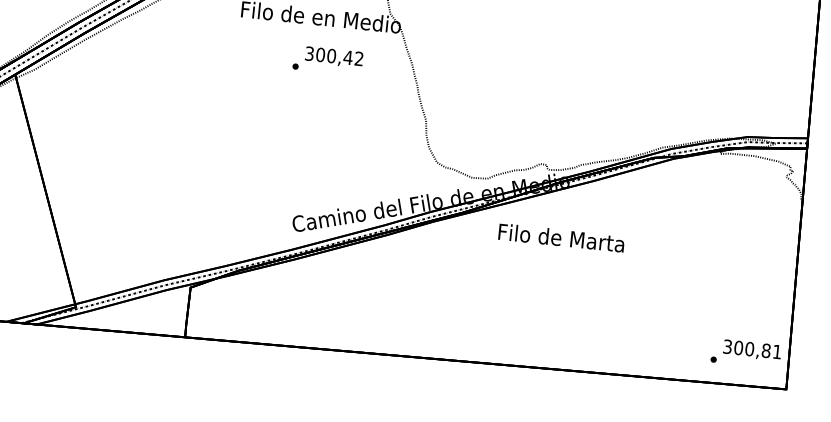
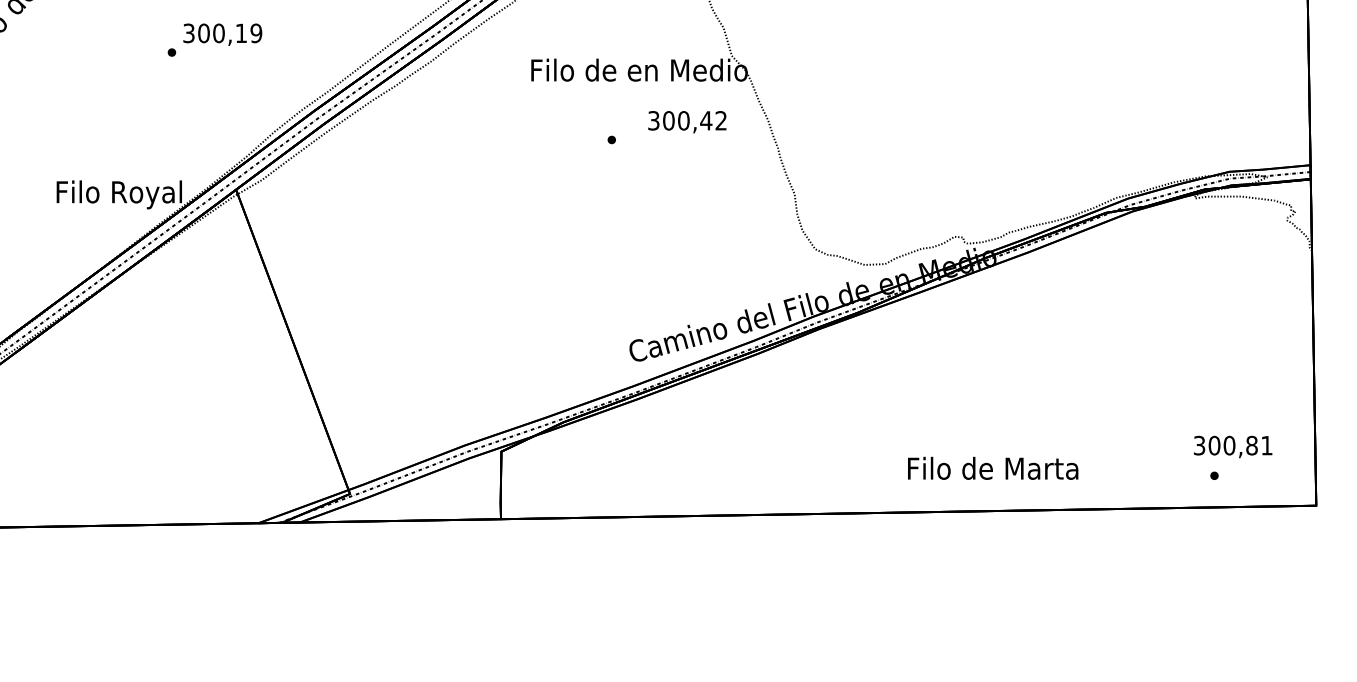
text: (334, 57) -> (687, 122), moved
text: (561, 237) -> (993, 467), moved
text: (752, 350) -> (1233, 446), moved

